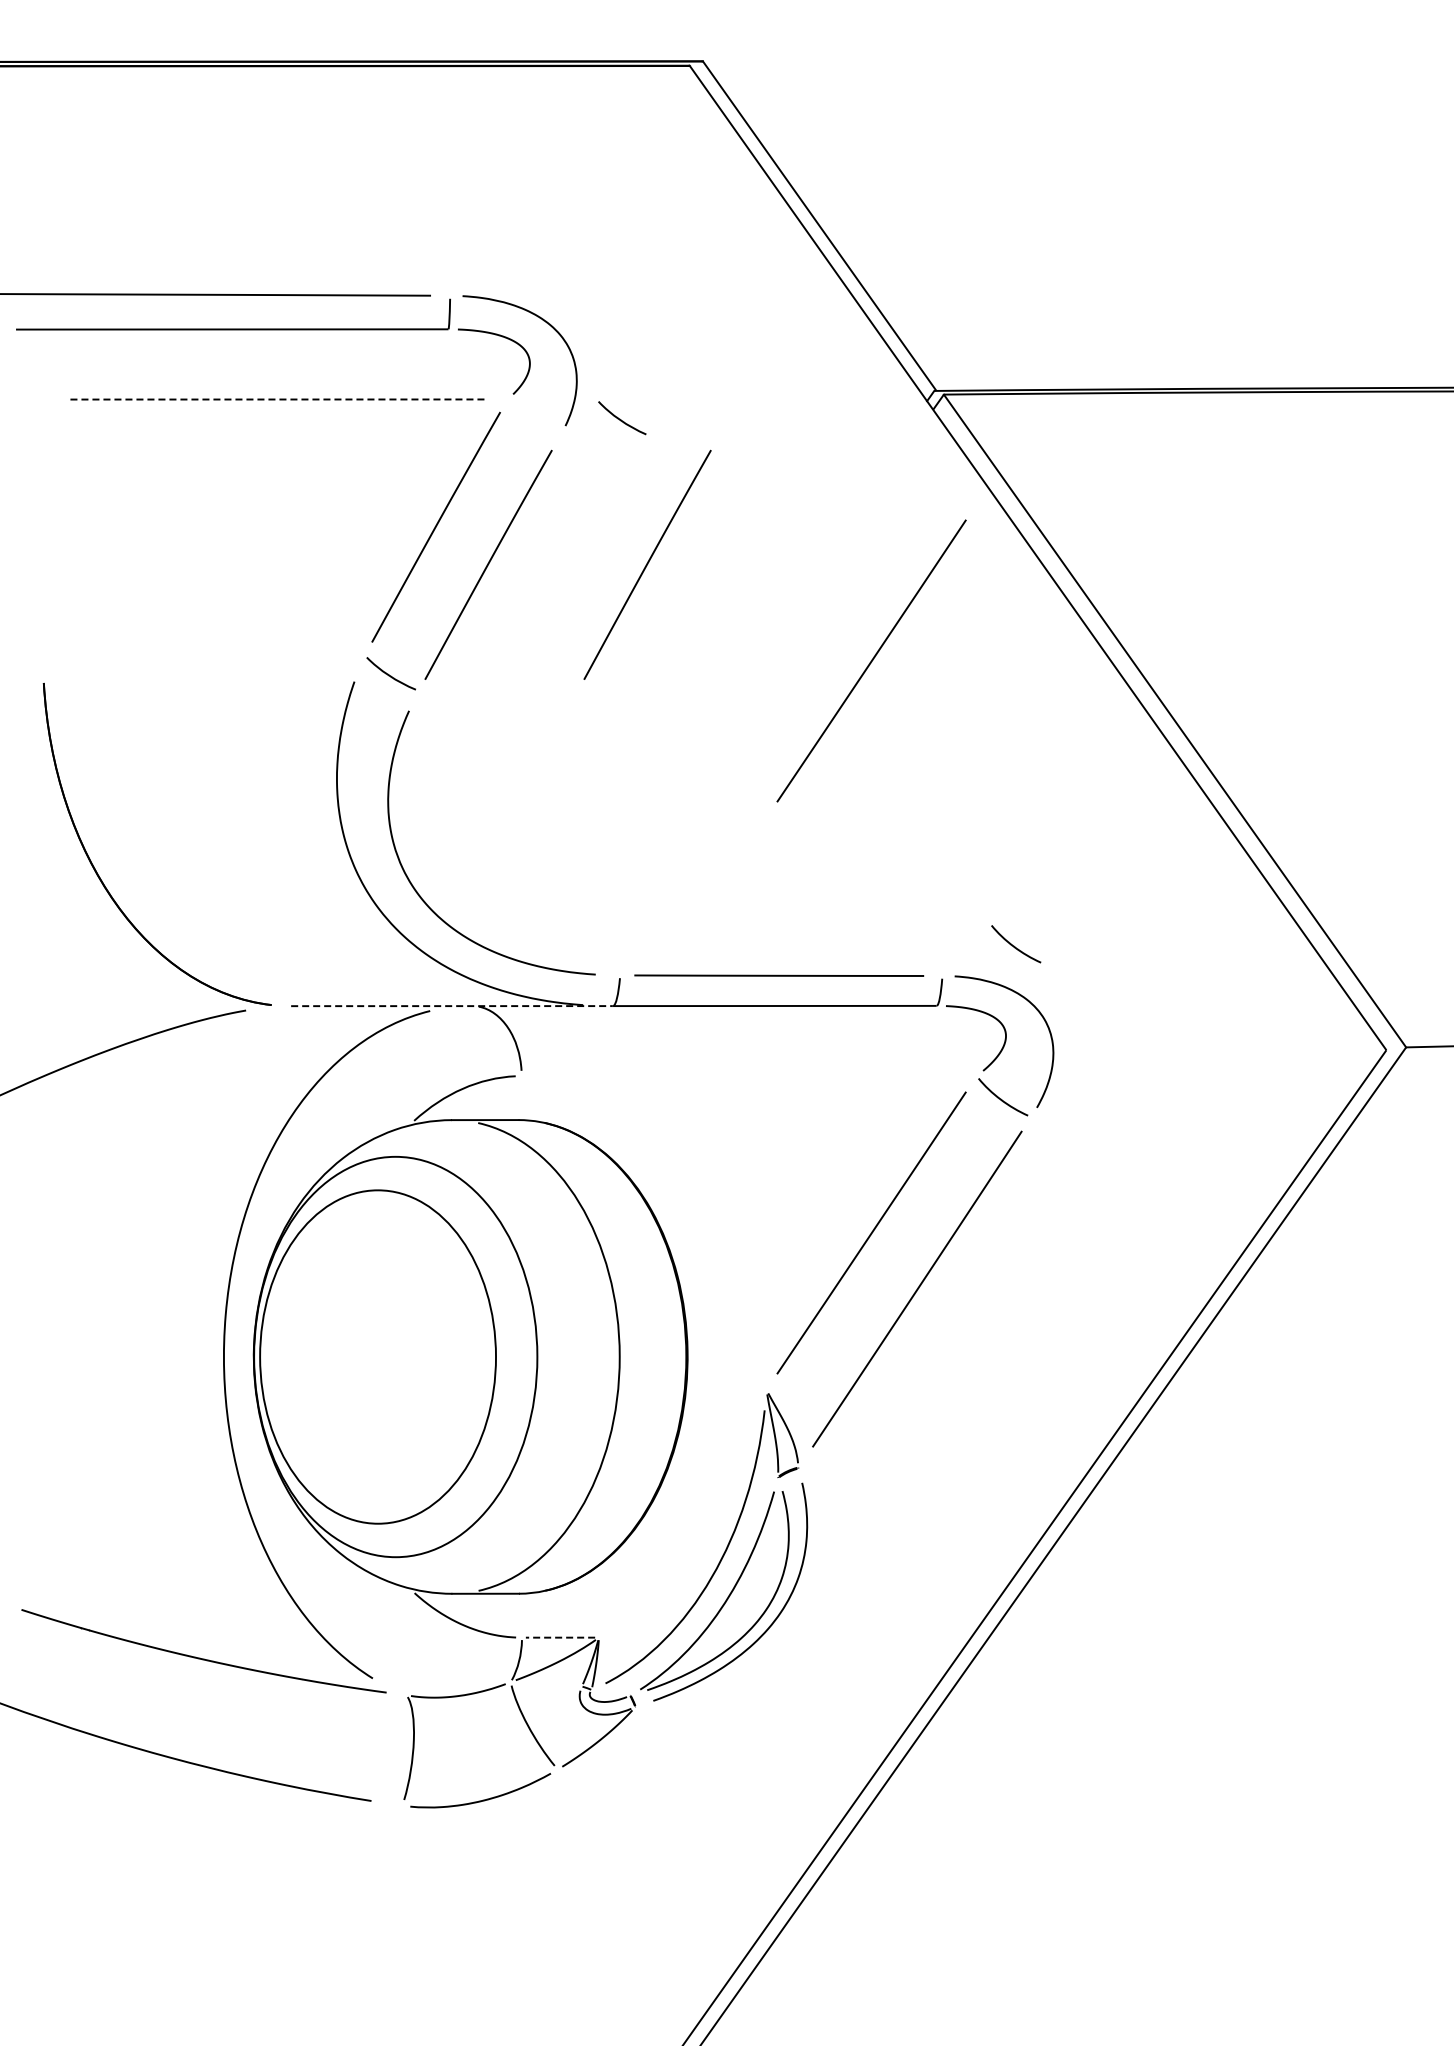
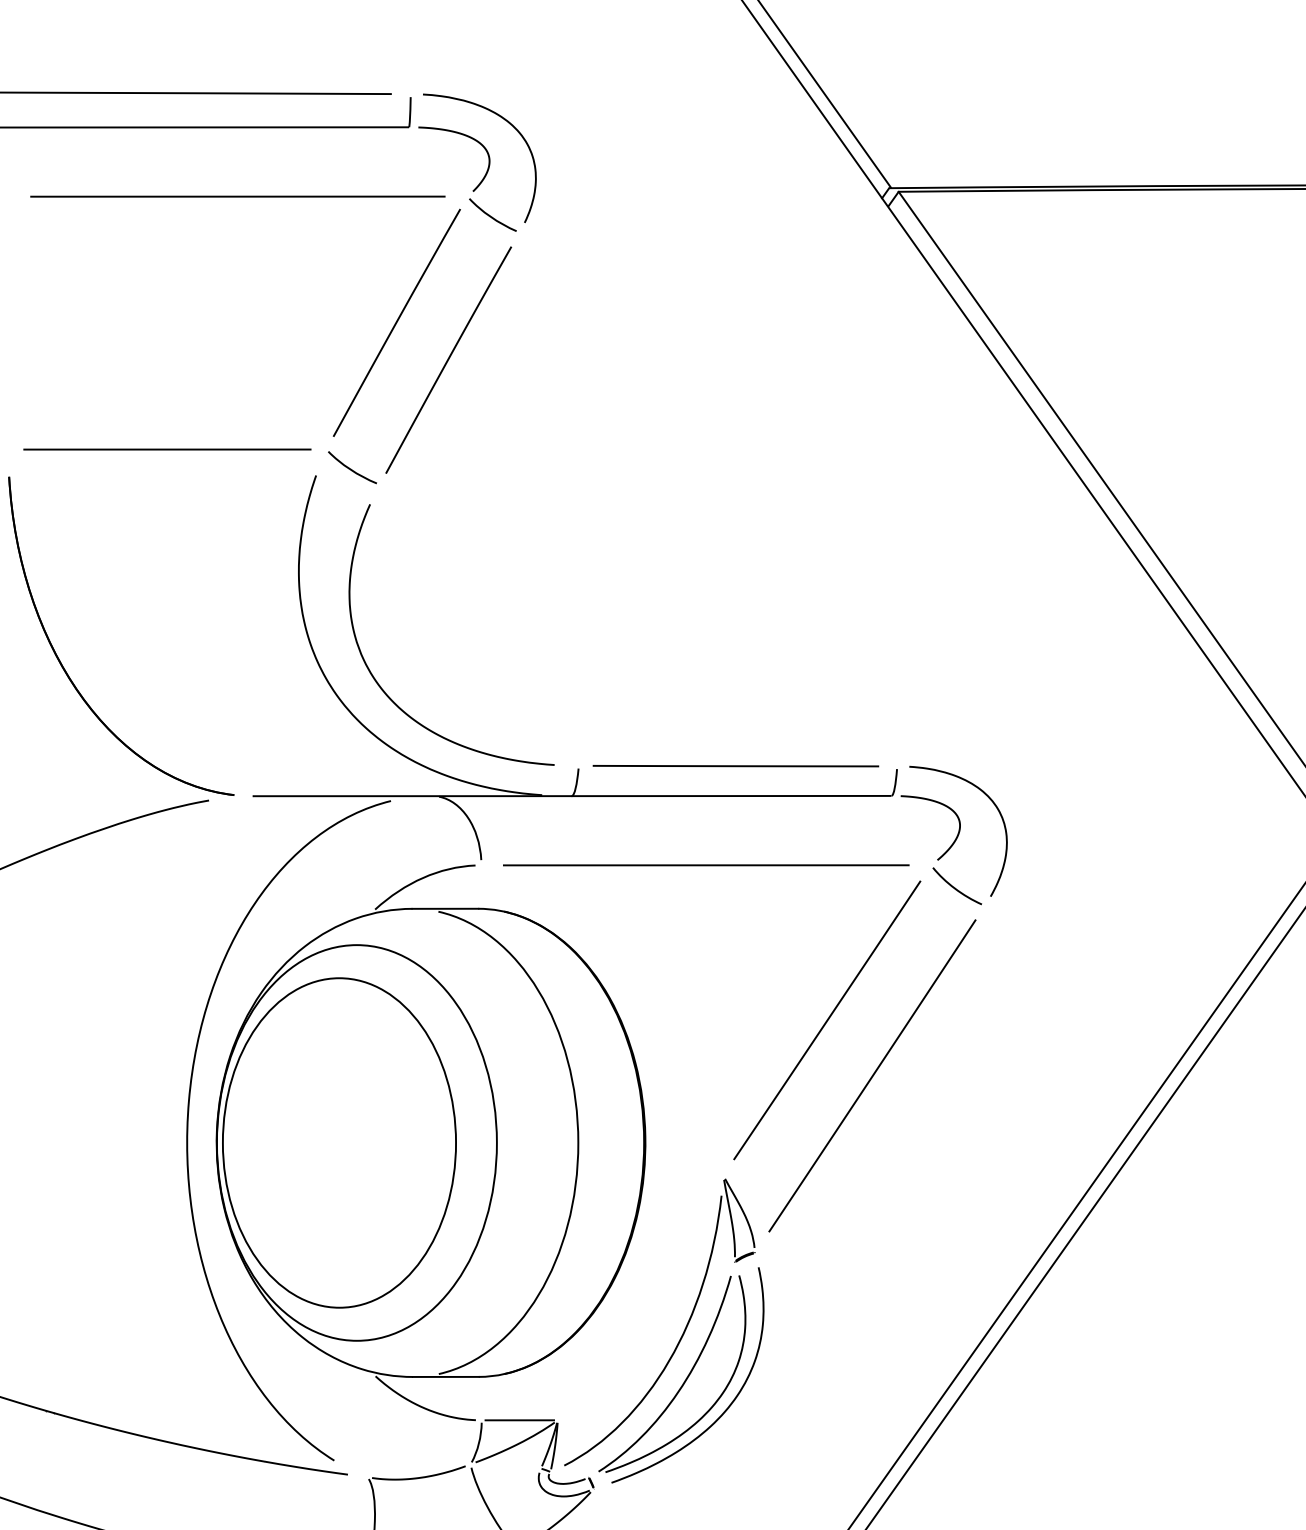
line: (274, 399) -> (237, 196), dashed -> solid
curve: (621, 419) -> (492, 216), moved
line: (647, 564) -> (605, 359), removed
line: (203, 655) -> (166, 449), added
line: (871, 660) -> (827, 454), removed
curve: (1014, 945) -> (968, 736), removed
line: (451, 1006) -> (412, 796), dashed -> solid
line: (748, 1076) -> (705, 865), added
line: (560, 1637) -> (519, 1420), dashed -> solid

